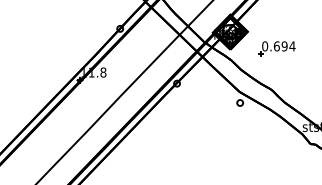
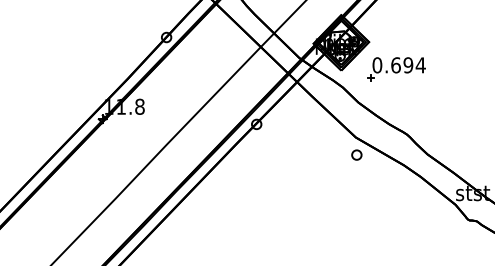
part: (276, 48) -> (395, 68), moved

